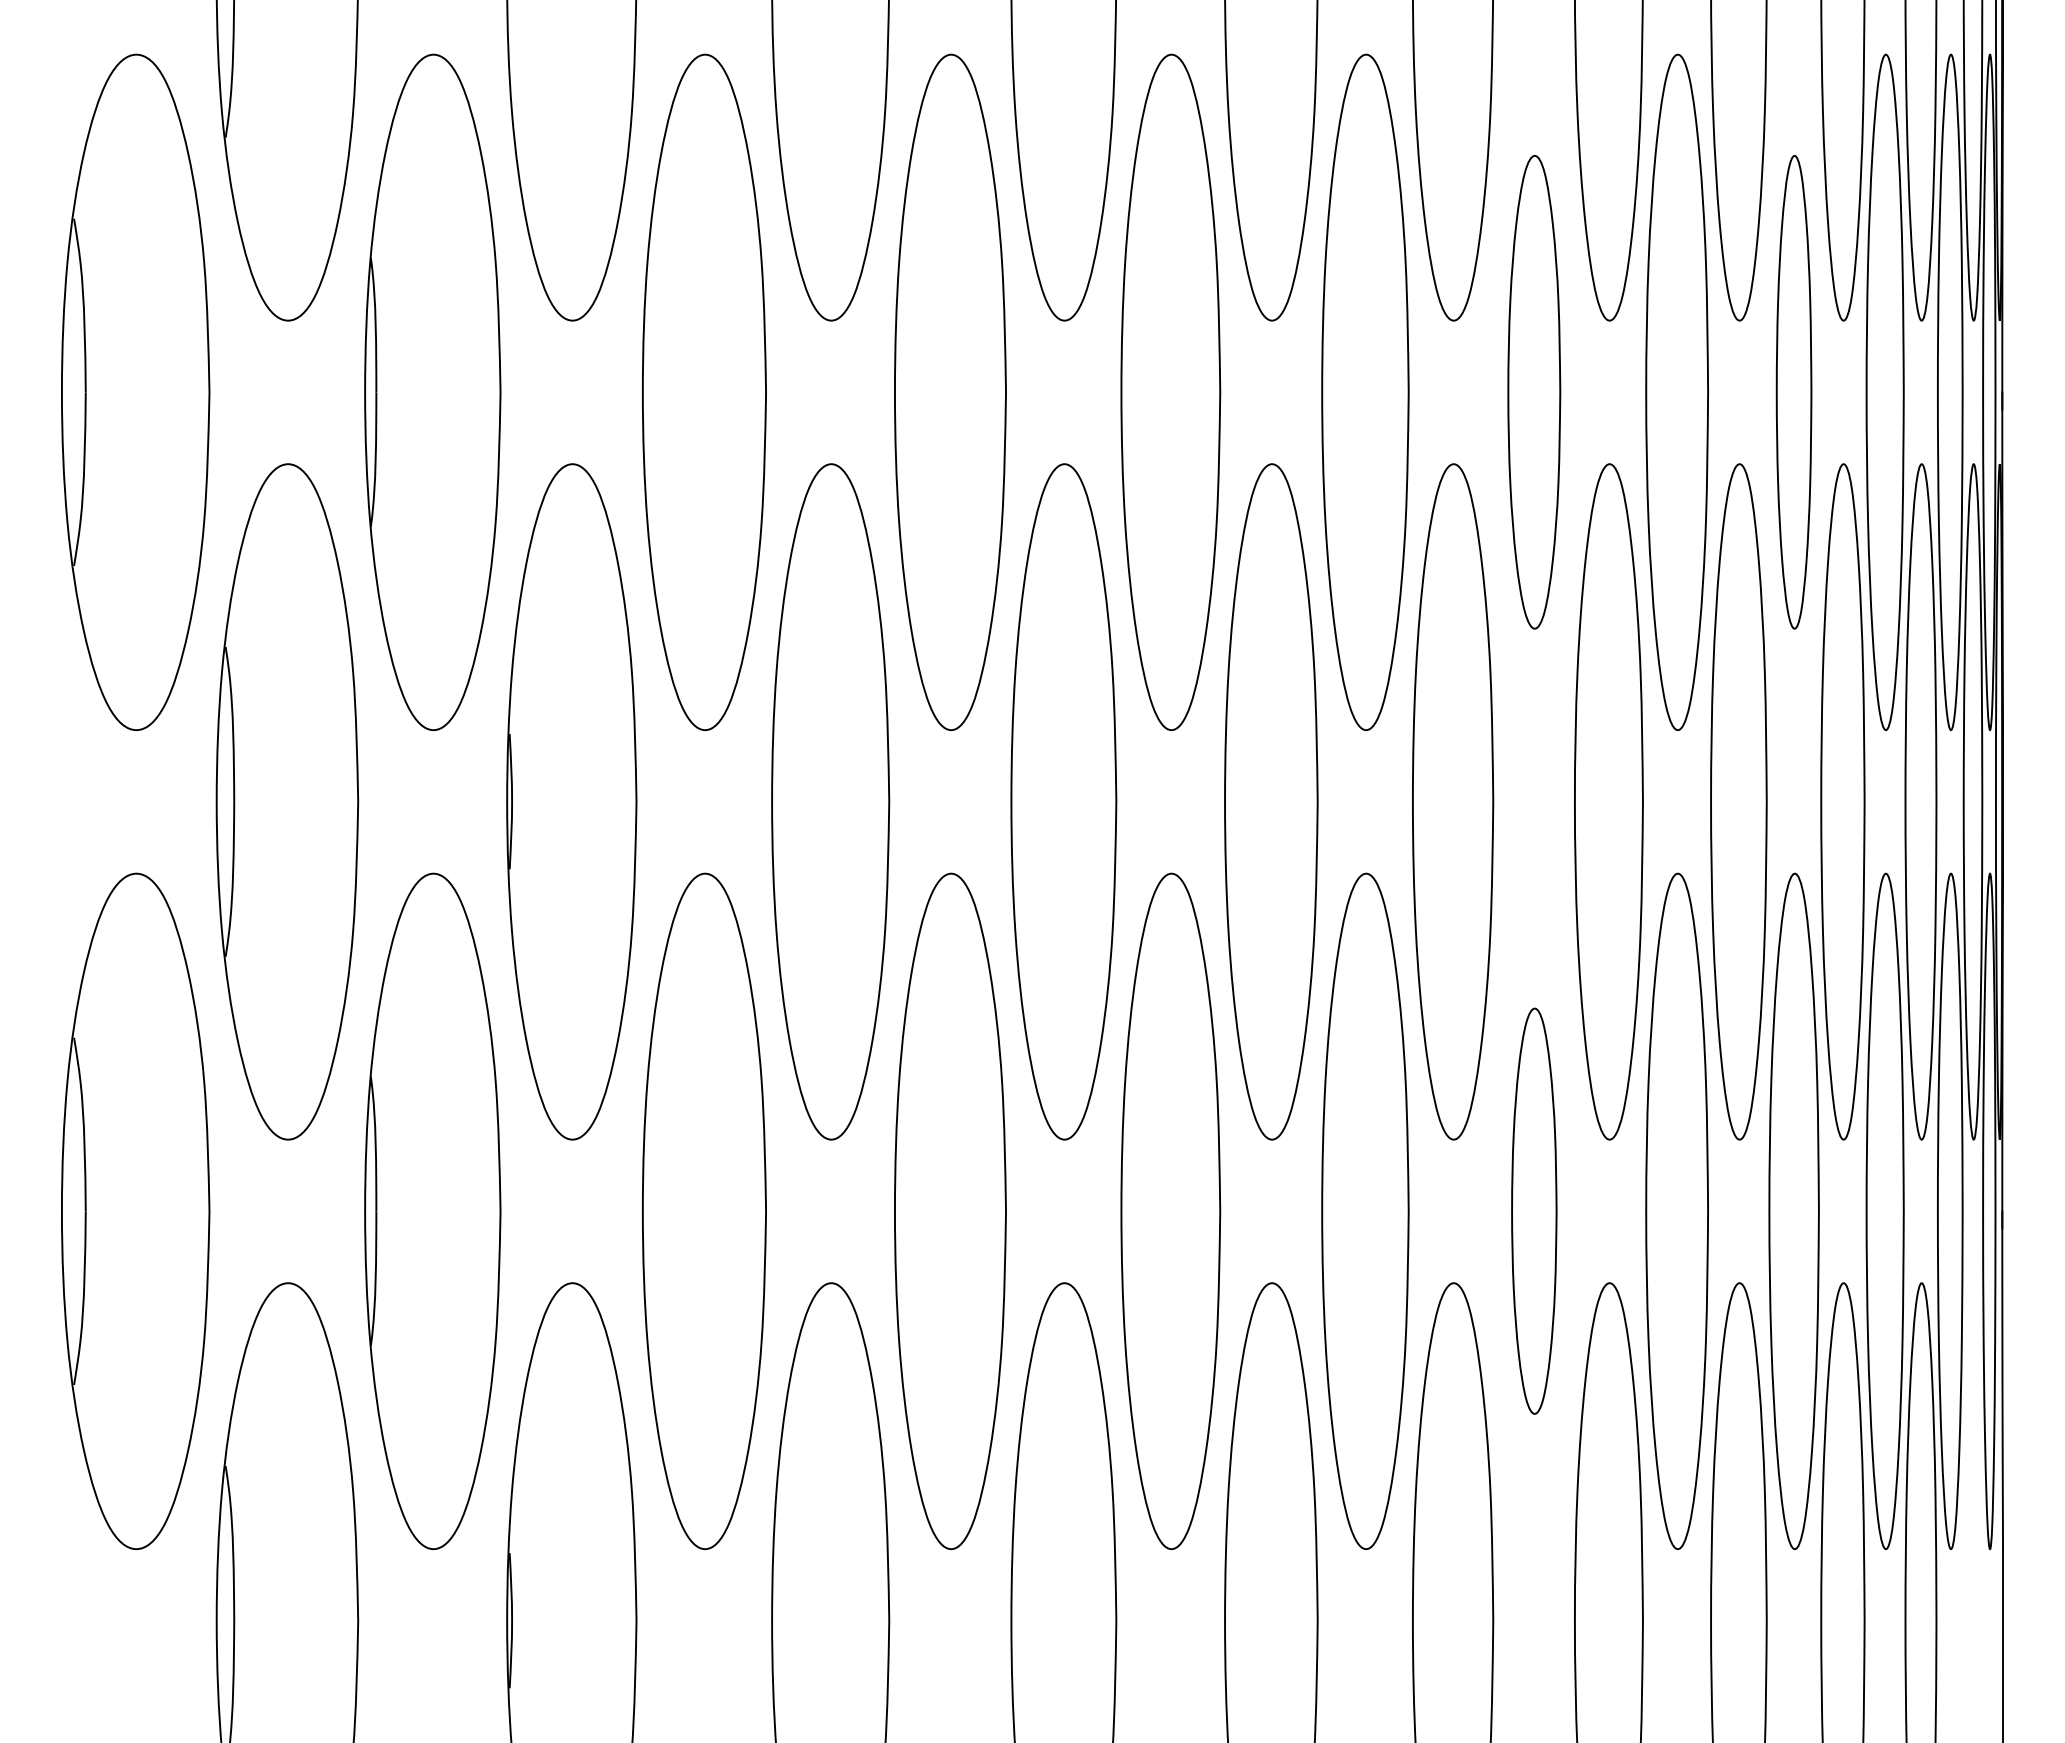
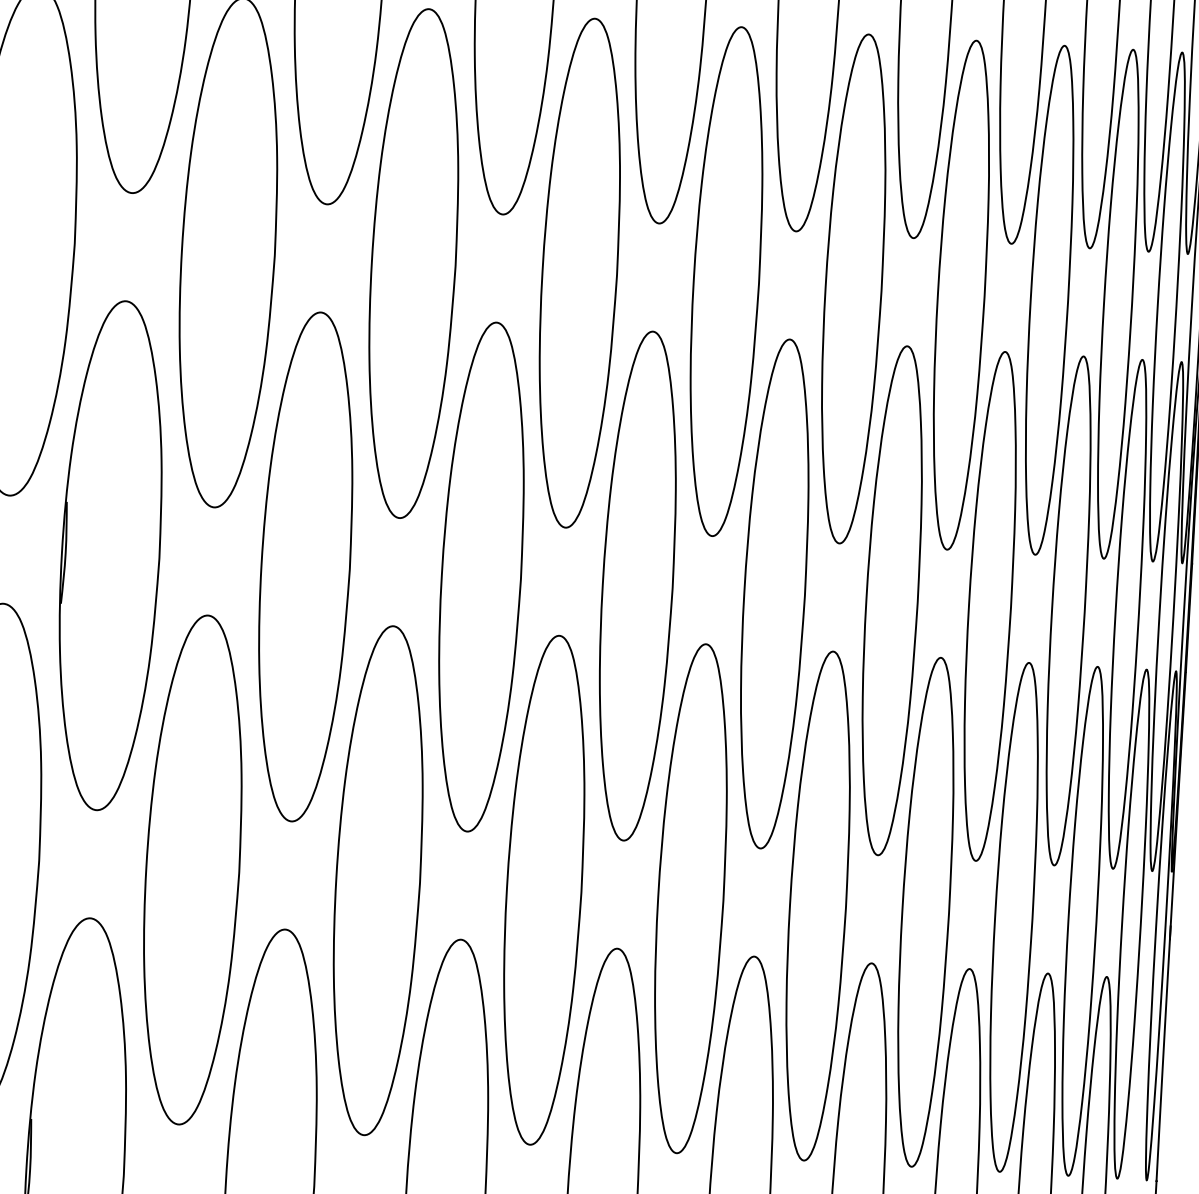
part: (1534, 391) -> (853, 288), size x1.43
part: (1793, 391) -> (1048, 299), size x1.43
part: (1534, 1210) -> (818, 905), size x1.67

